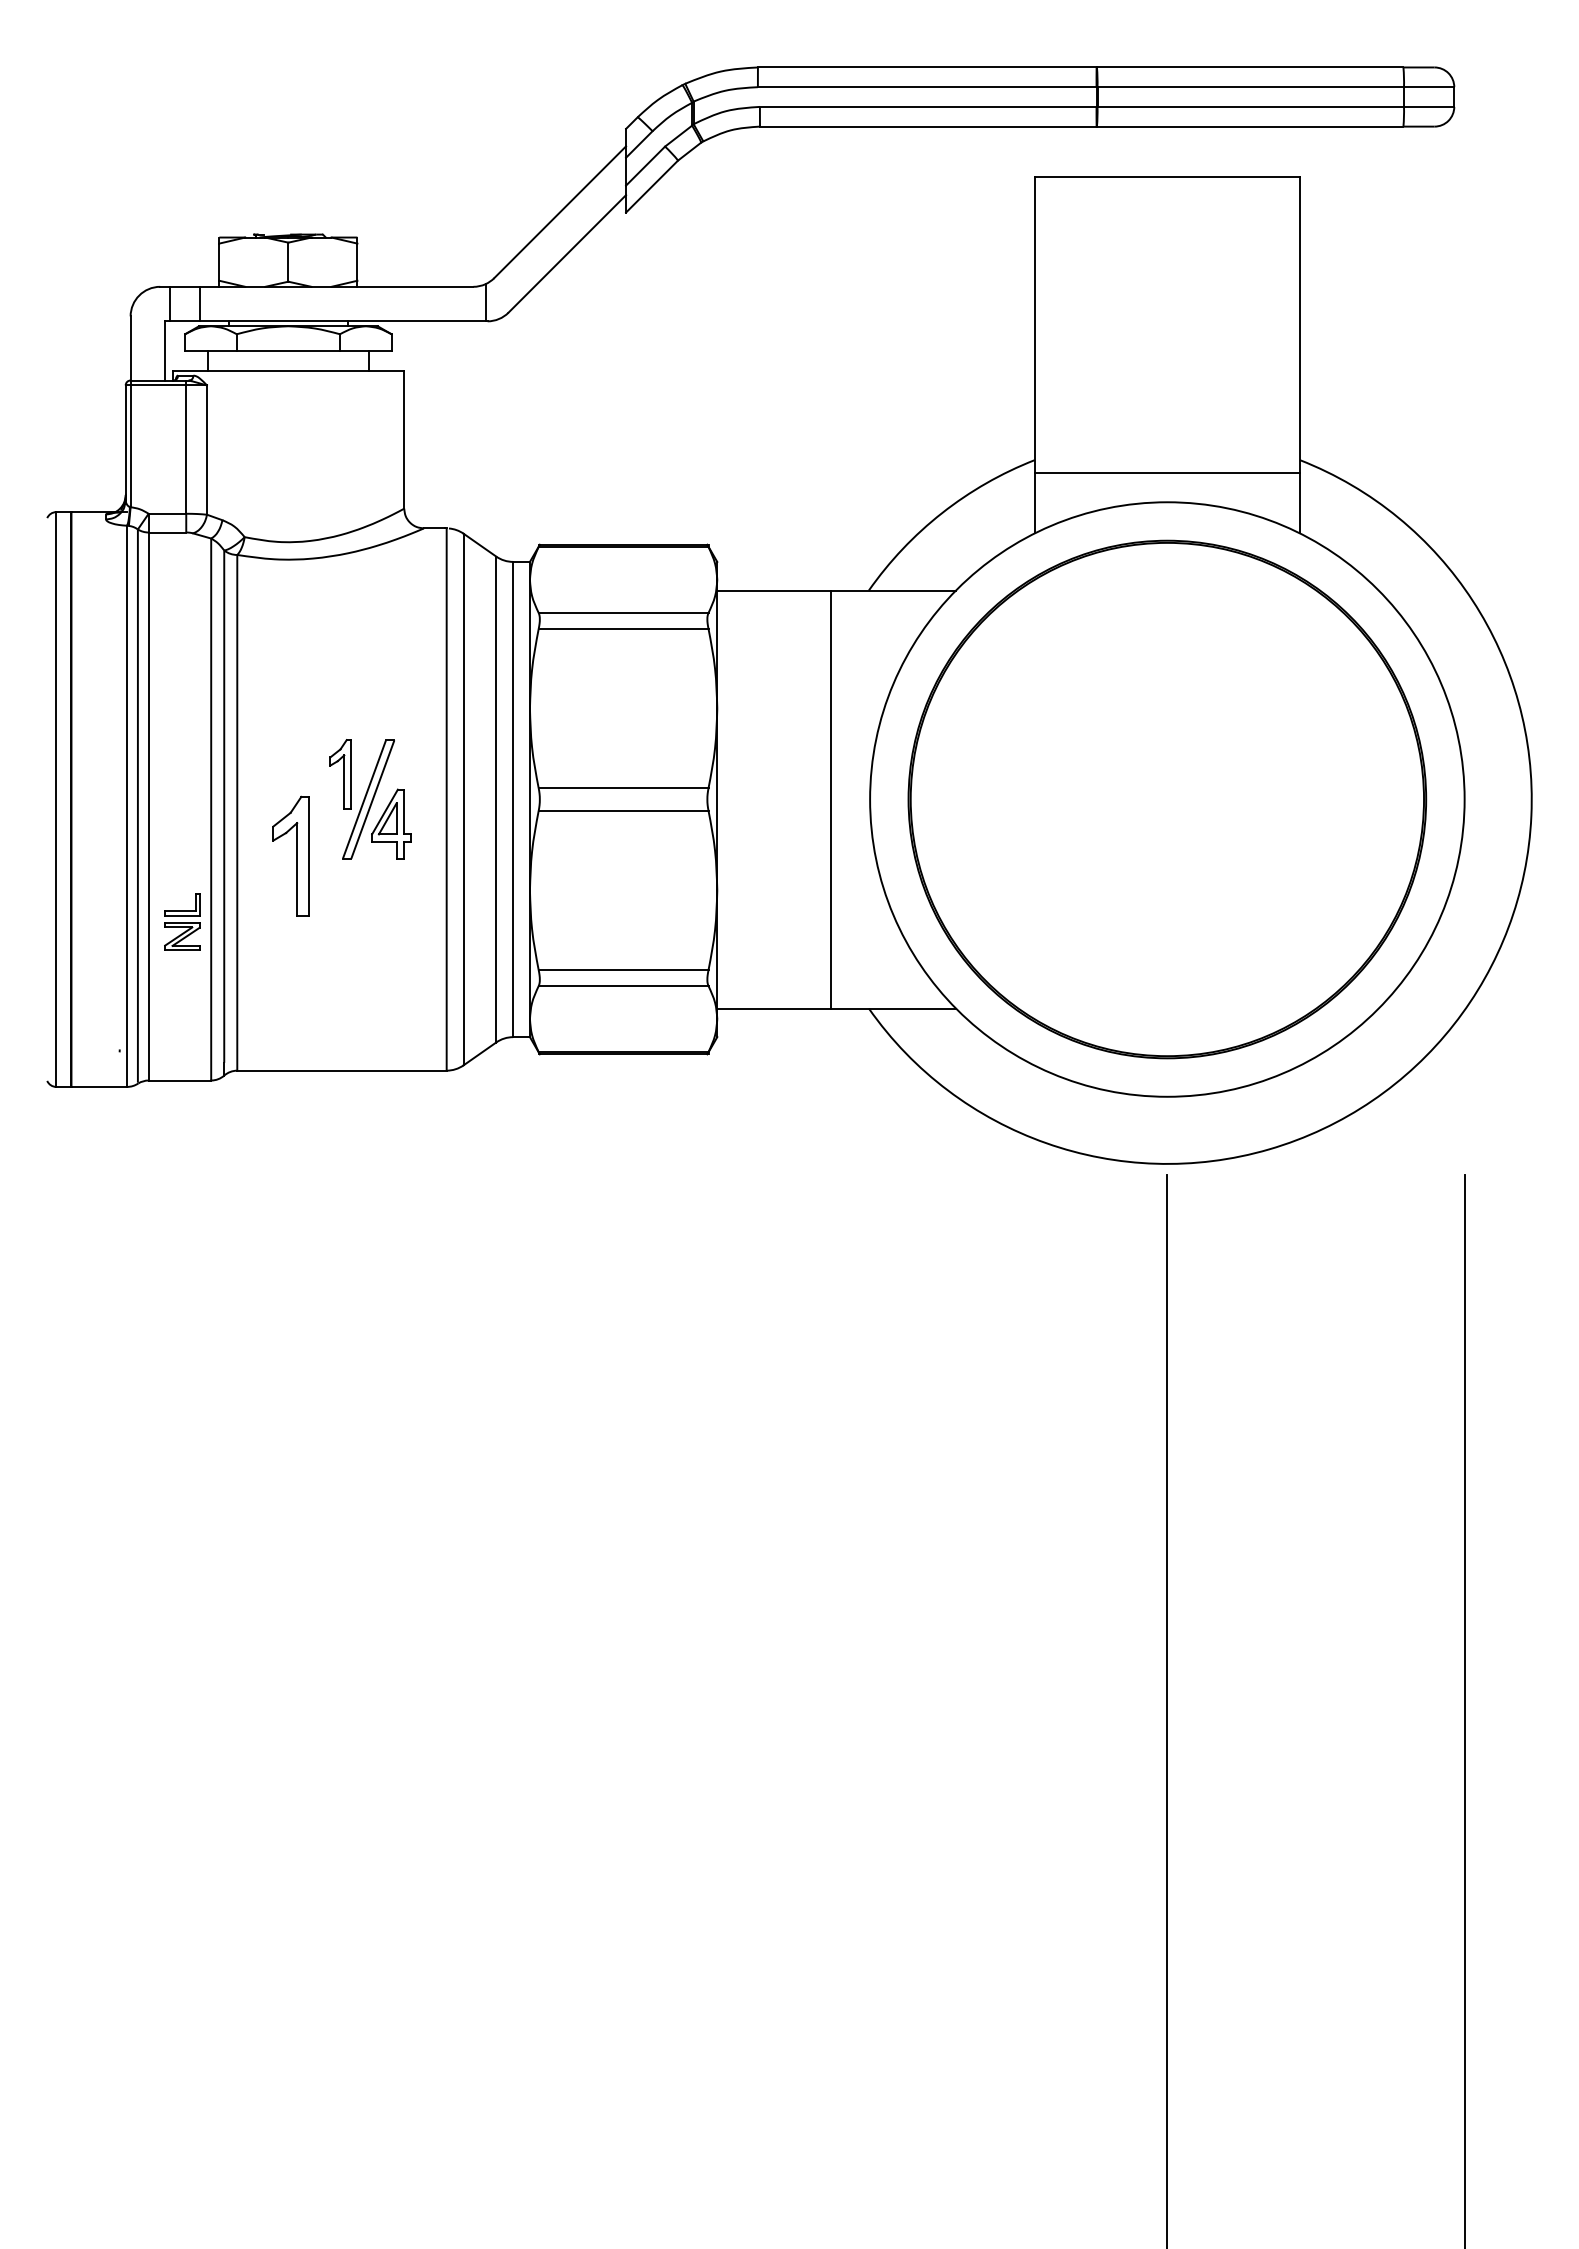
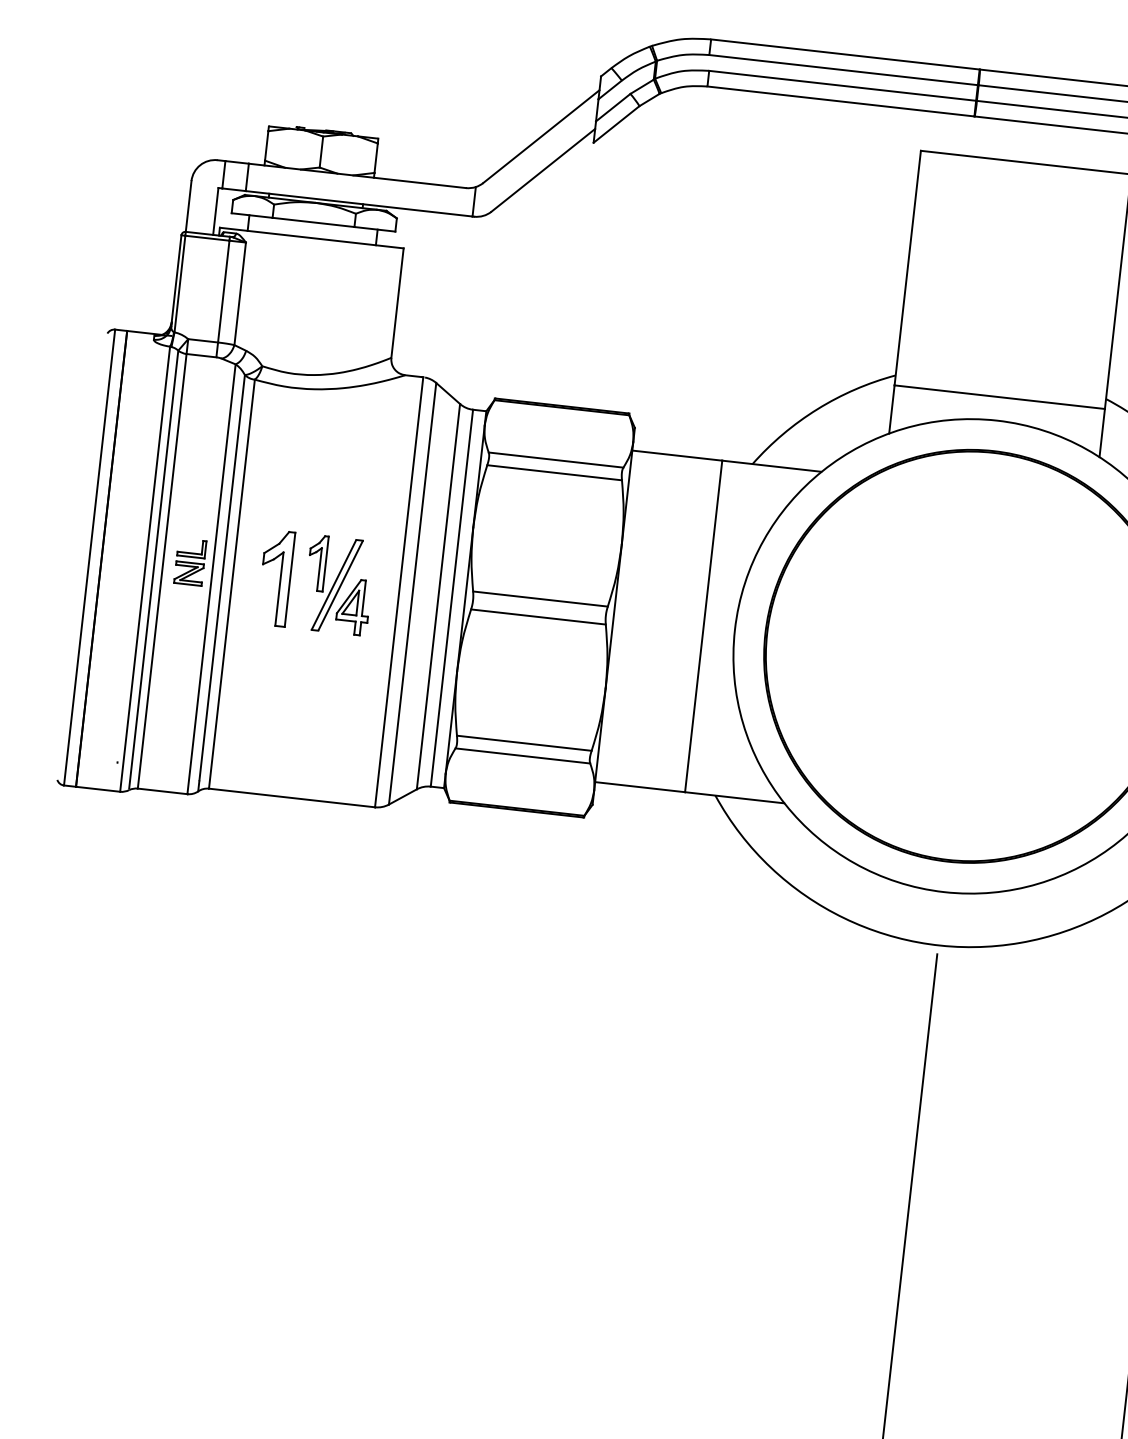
part: (290, 855) -> (275, 577), moved
part: (182, 921) -> (190, 561), moved

